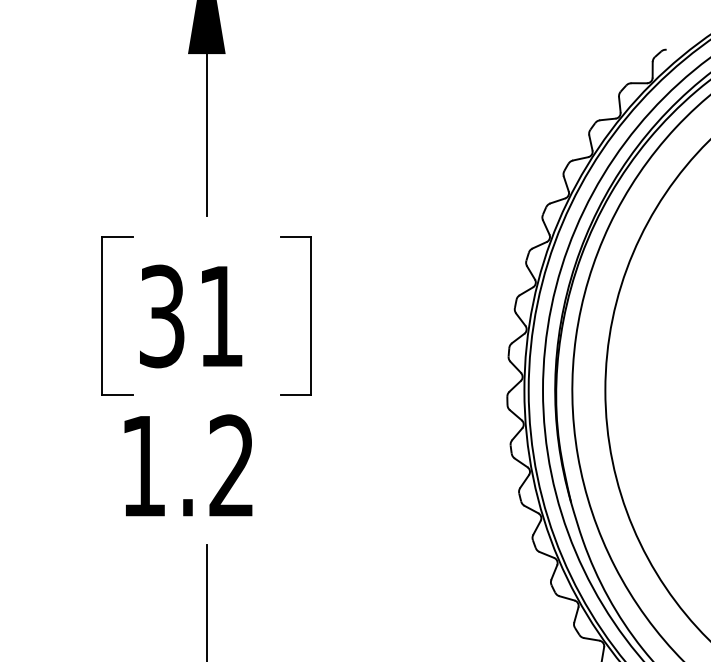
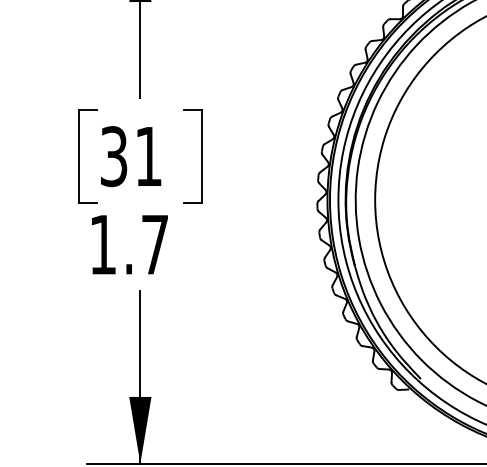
text: (230, 465) -> (154, 244), 1.2 -> 1.7

